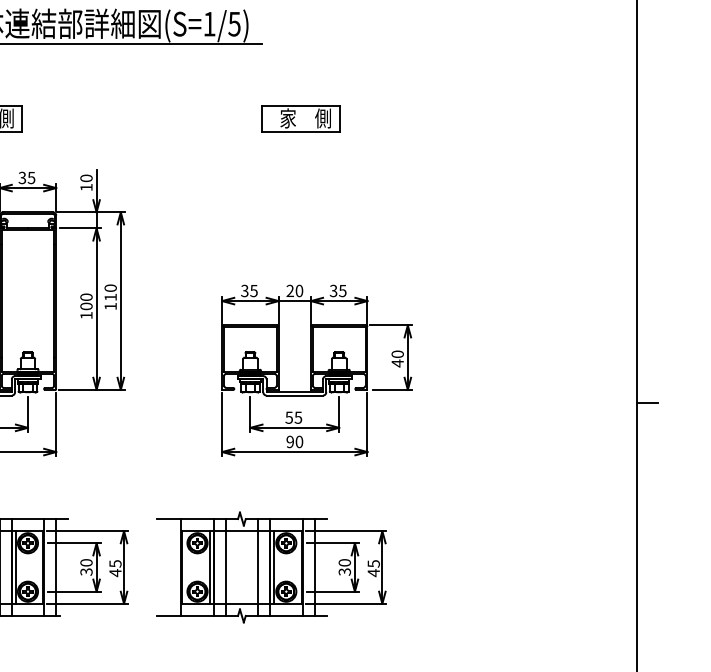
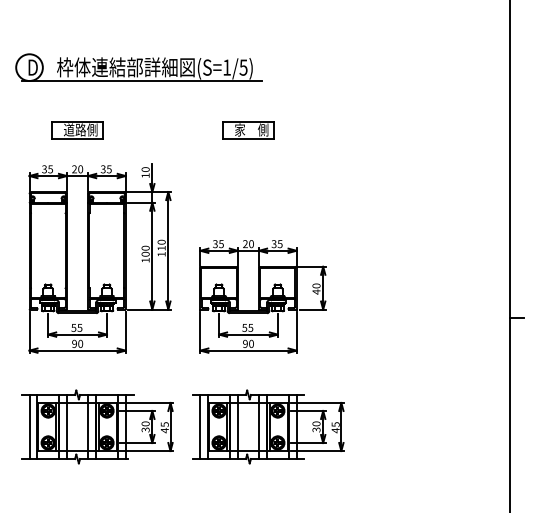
part: (300, 119) -> (248, 130), moved
part: (316, 370) -> (262, 296), moved
line: (169, 566) -> (200, 426), added

